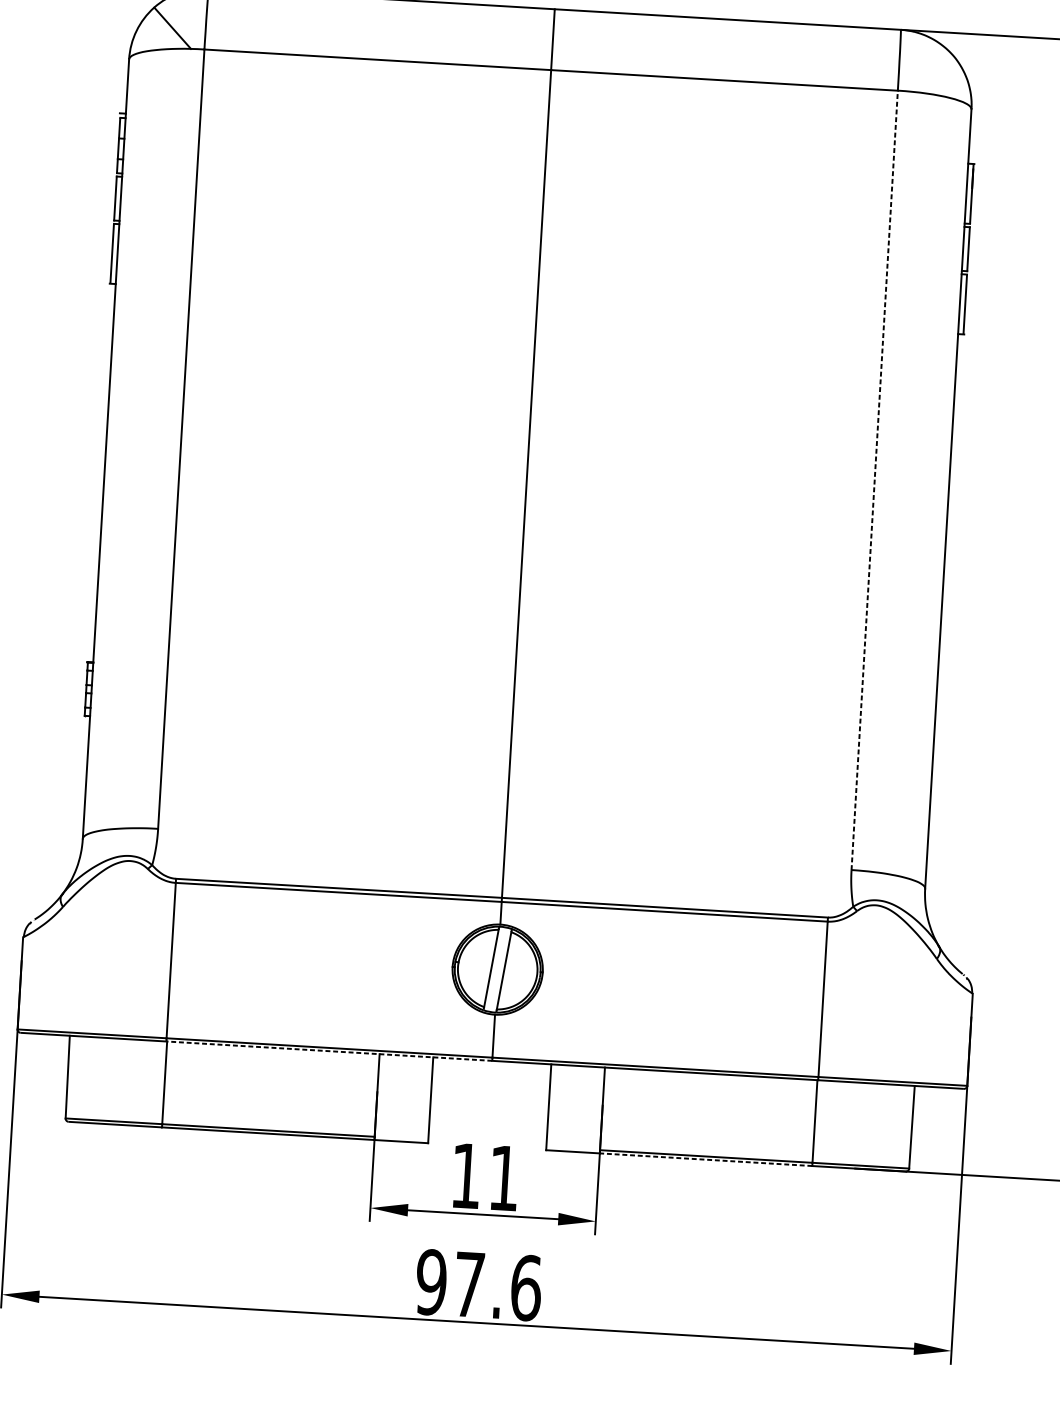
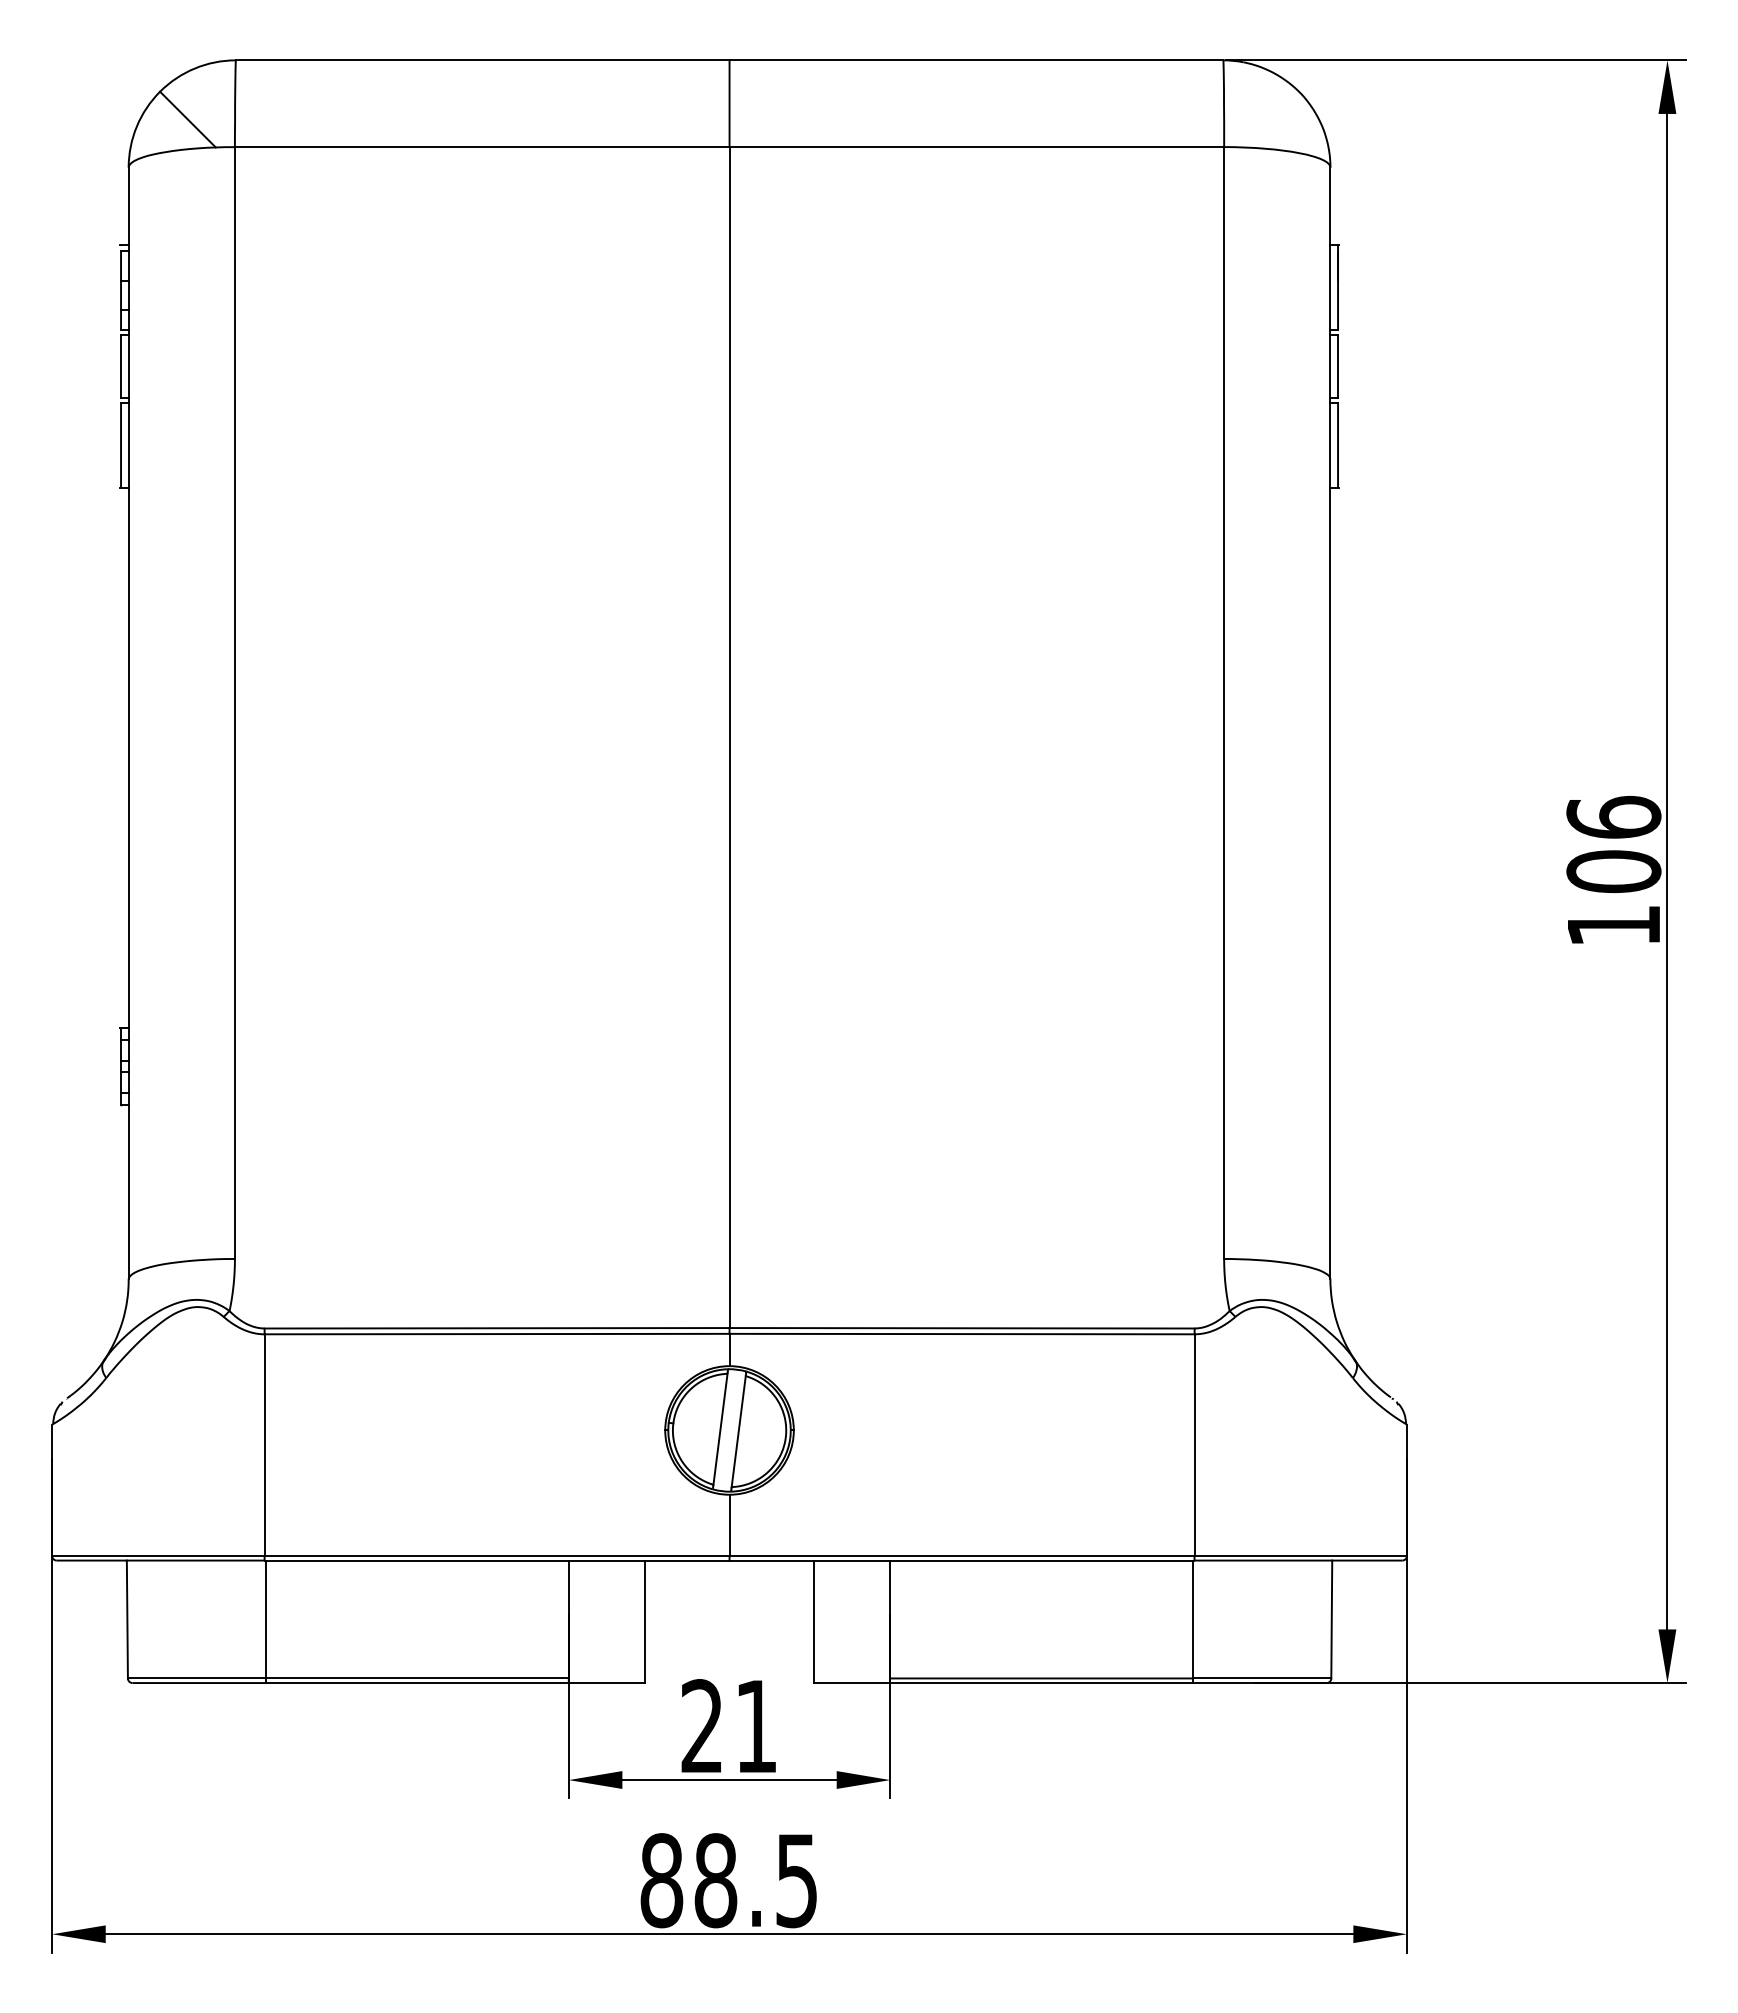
line: (874, 480) -> (1224, 703), dashed -> solid
line: (328, 1051) -> (496, 1560), dashed -> solid
line: (705, 1160) -> (1041, 1683), dashed -> solid
text: (465, 1175) -> (701, 1725), 11 -> 21
text: (478, 1285) -> (729, 1880), 97.6 -> 88.5

